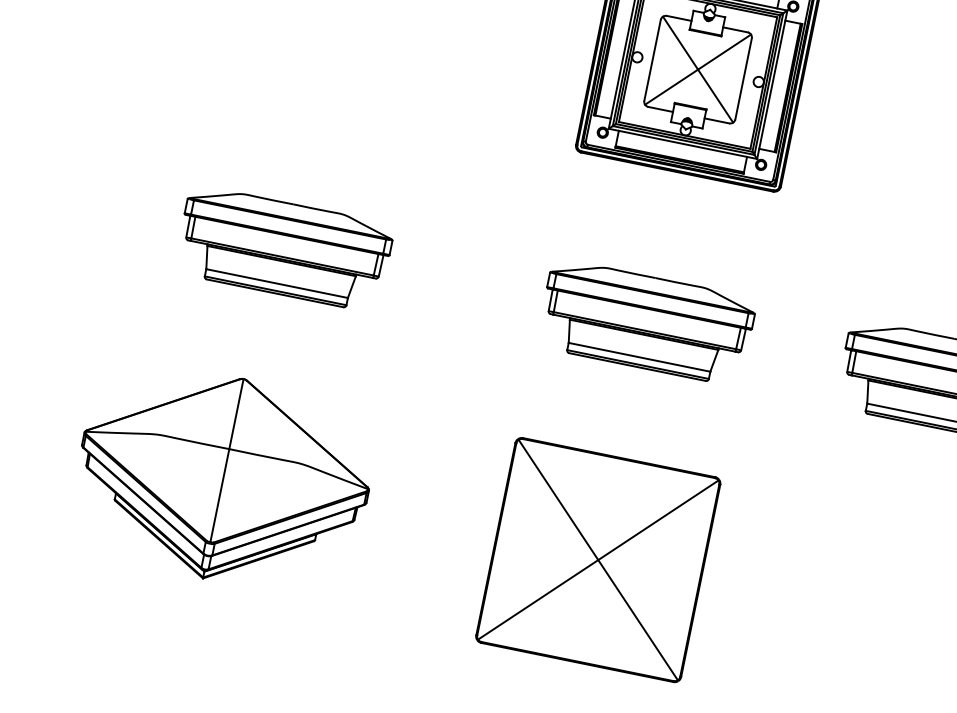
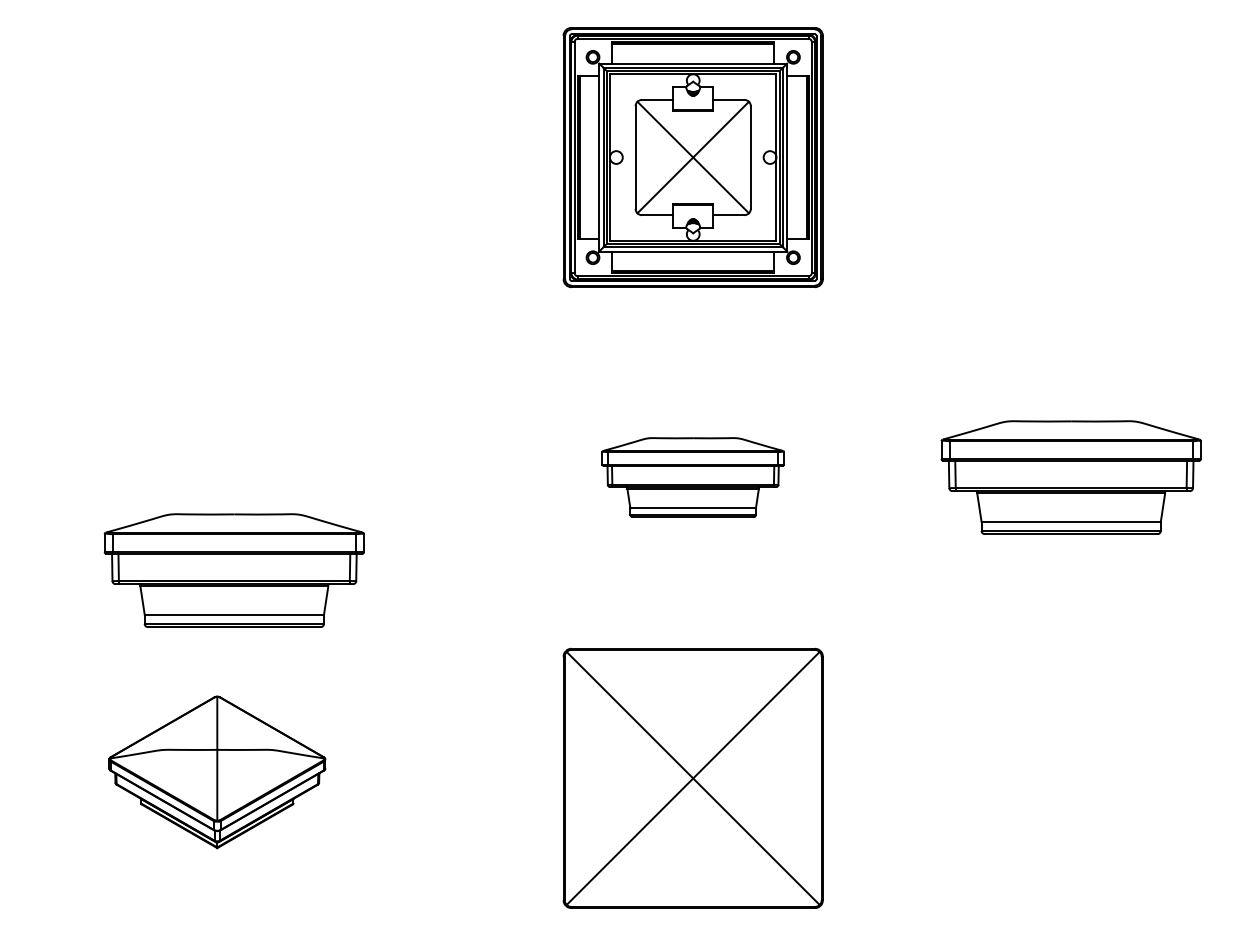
part: (283, 248) -> (233, 570), moved
part: (646, 322) -> (692, 477), size x0.7
part: (223, 478) -> (217, 772), size x0.6

